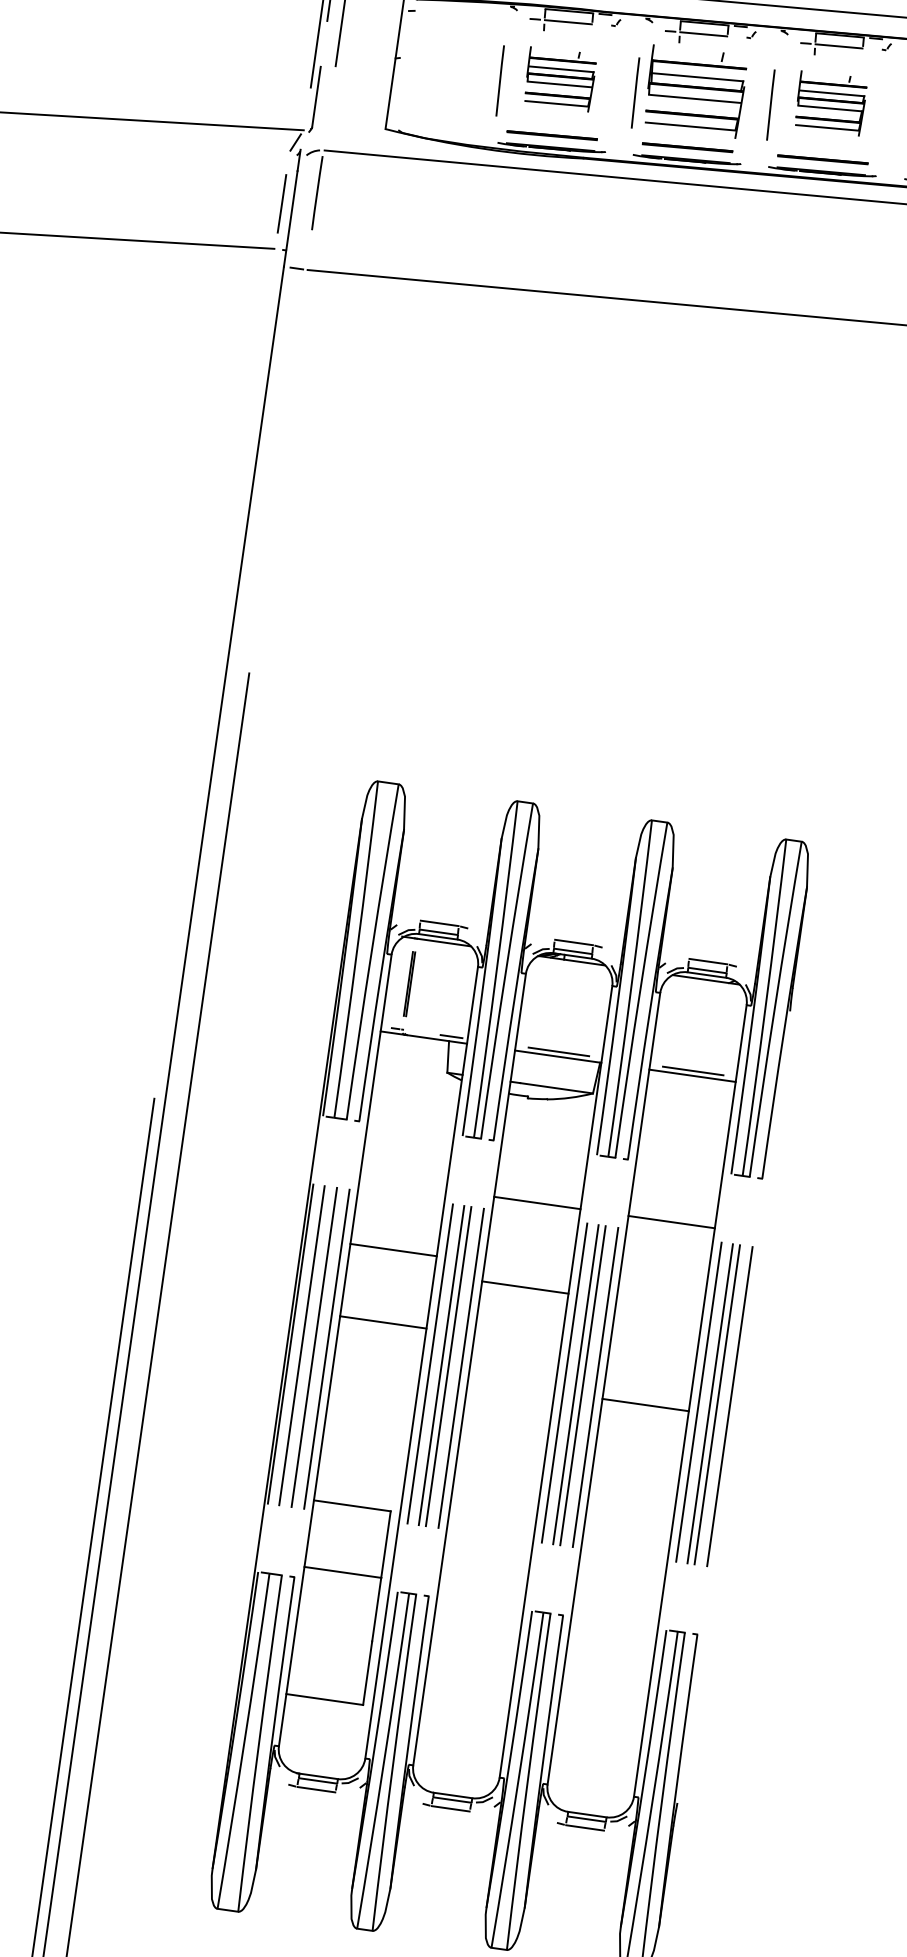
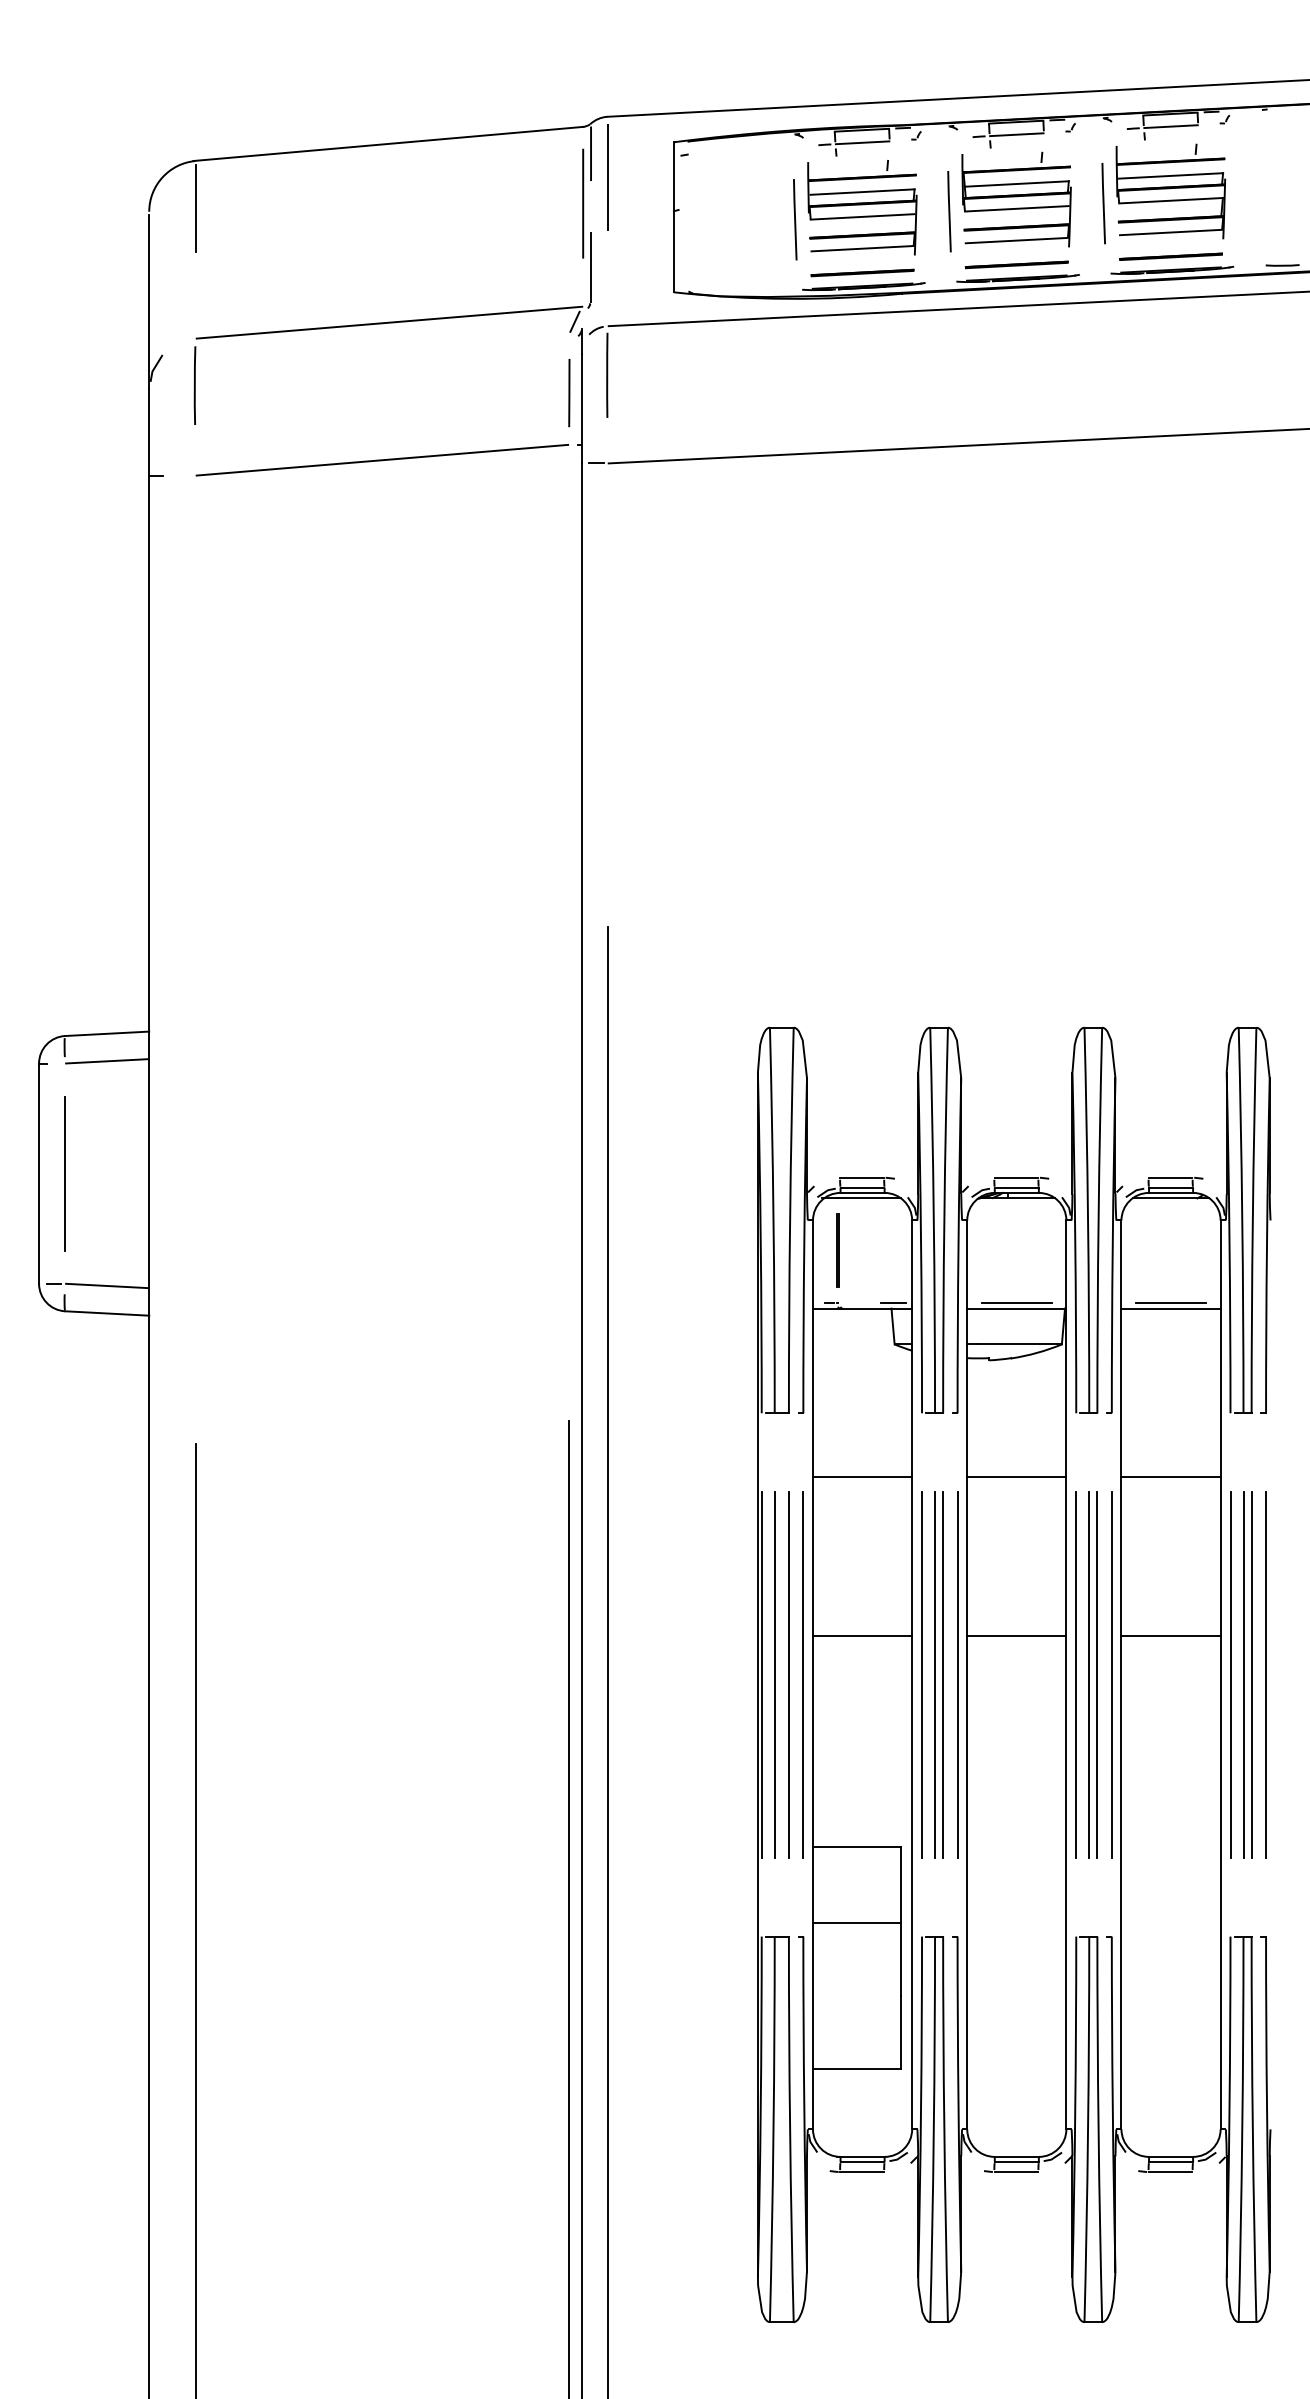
part: (560, 78) -> (862, 207), size x1.43
part: (830, 102) -> (1170, 191), size x1.43
line: (393, 1249) -> (862, 1476), moved
line: (525, 1287) -> (1016, 1635), moved
line: (645, 1404) -> (1170, 1635), moved

